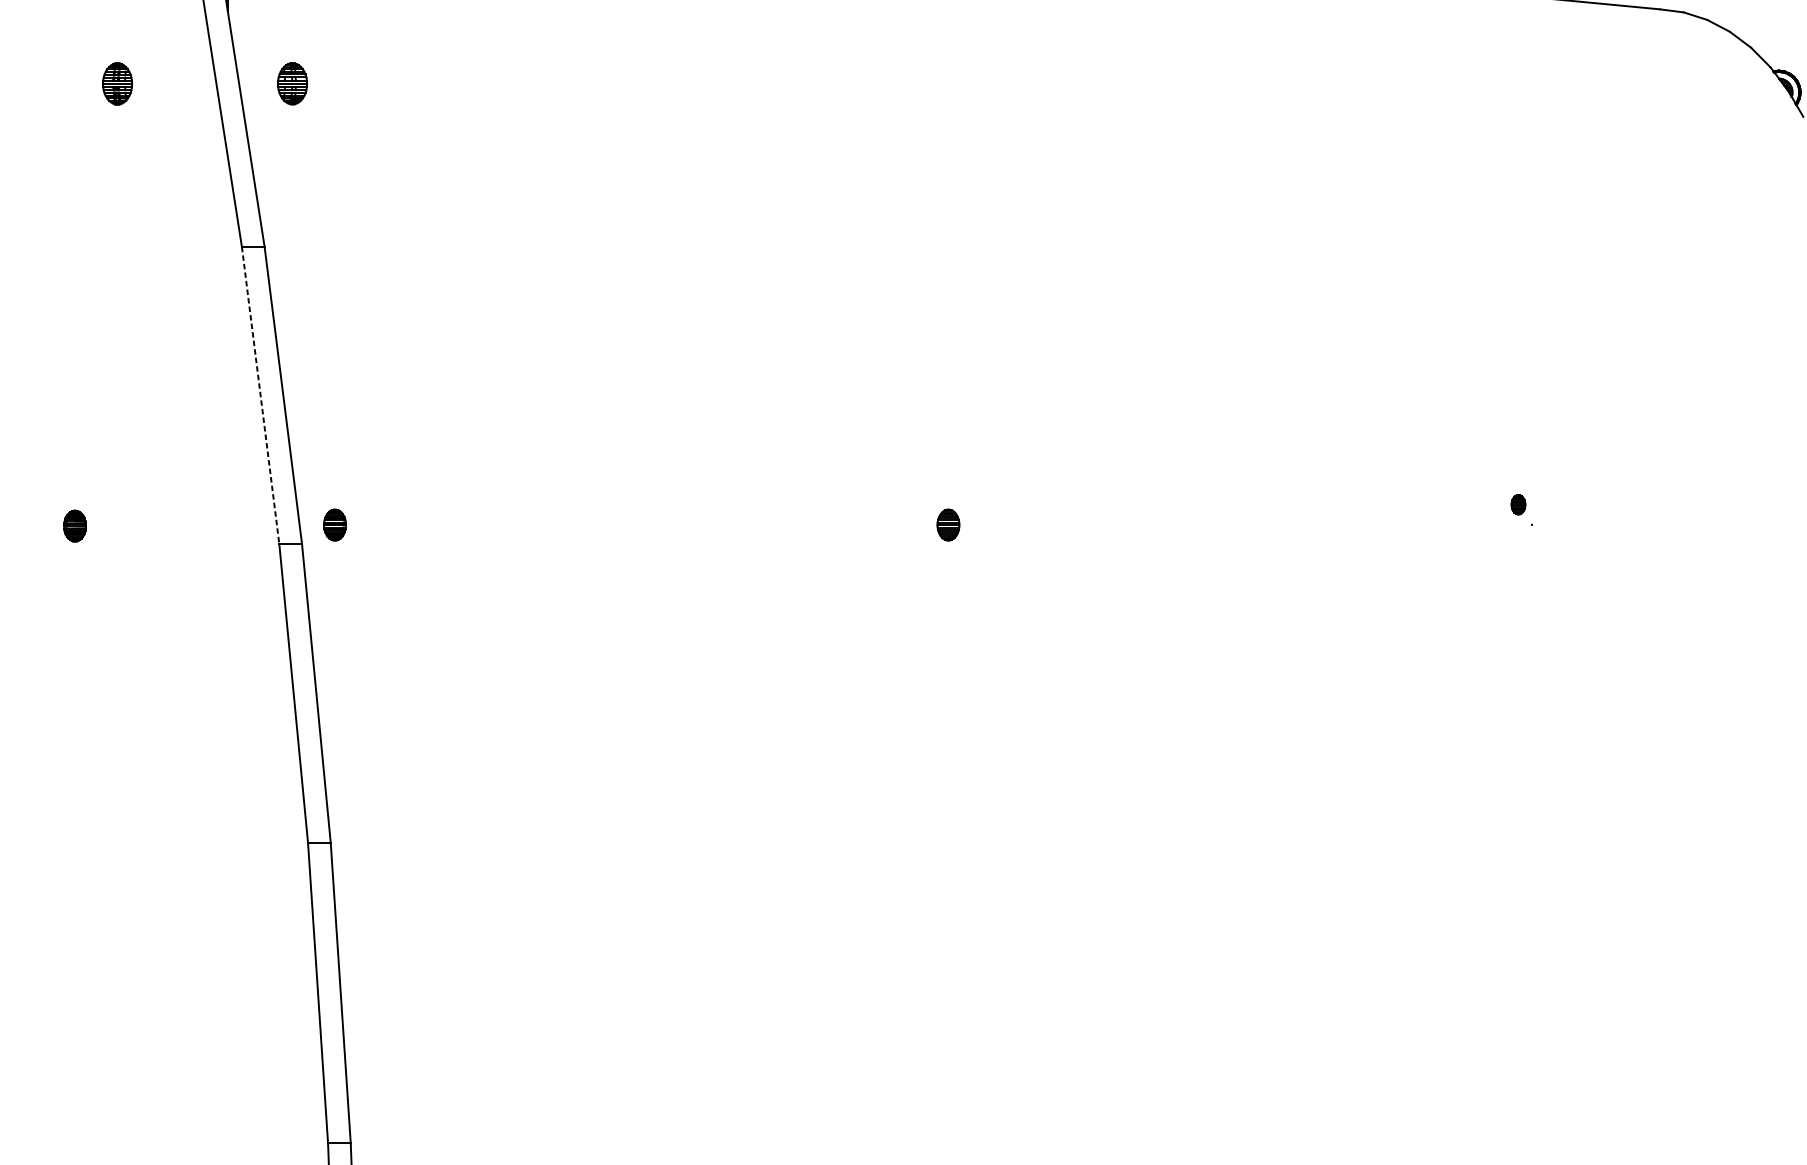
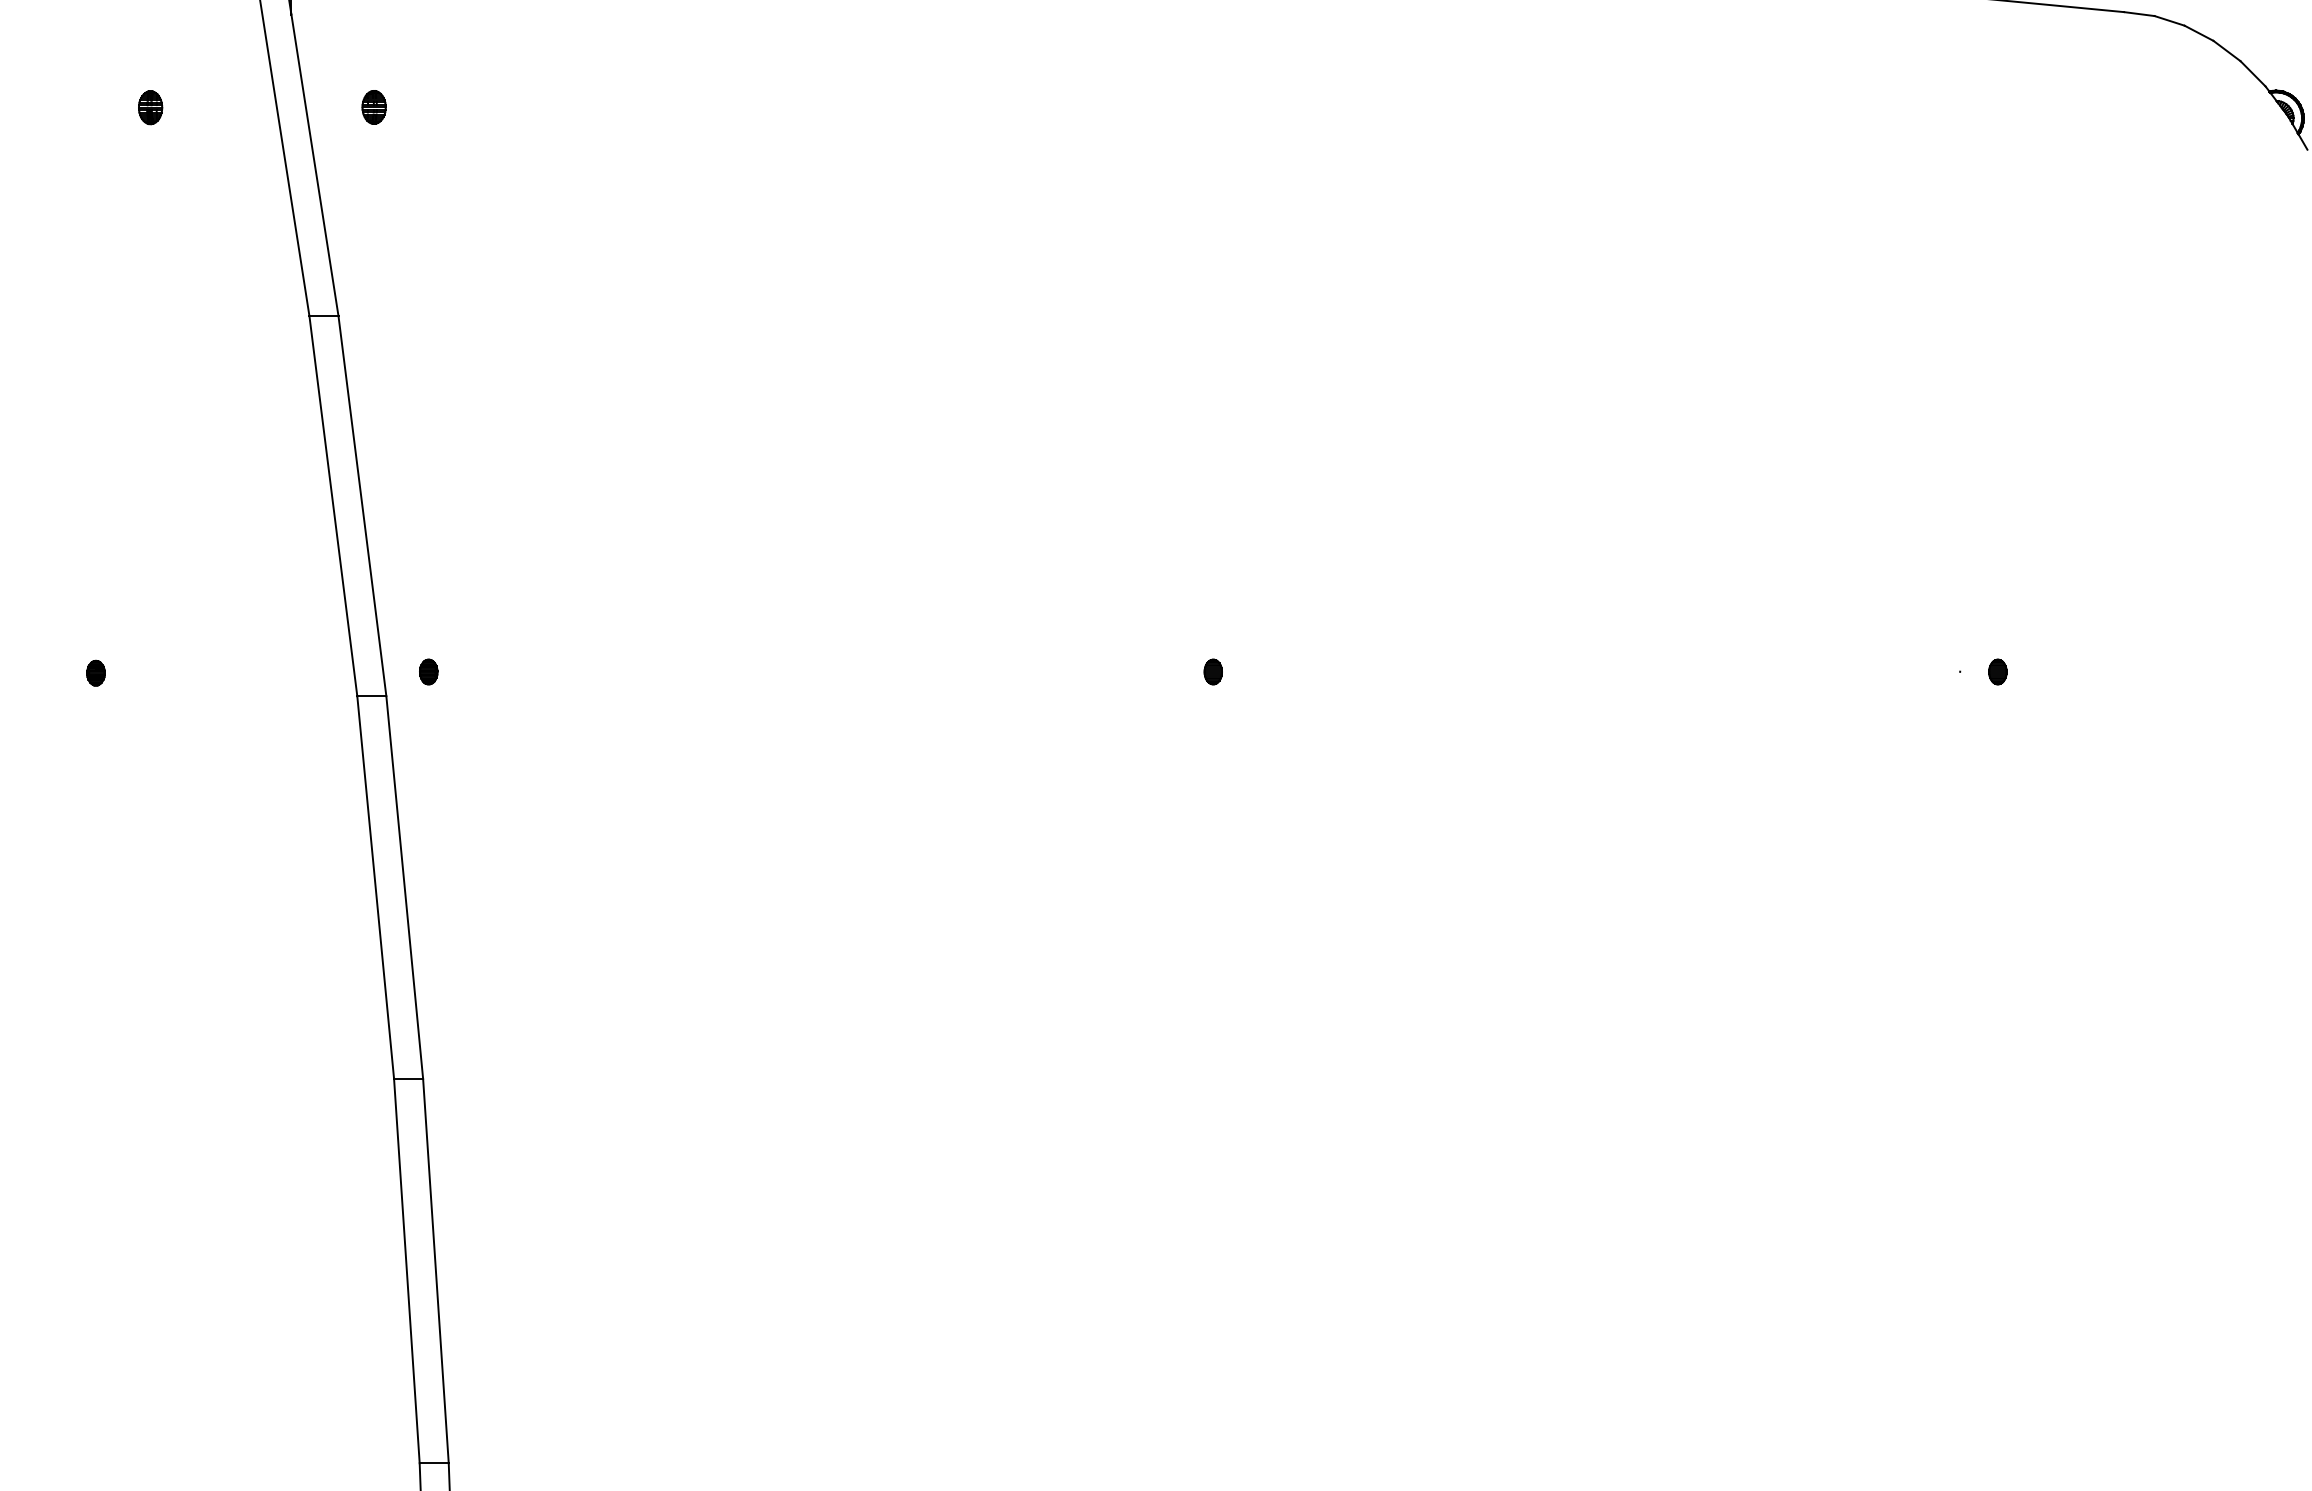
part: (117, 83) -> (150, 107), size x0.62
part: (291, 83) -> (373, 107), size x0.62
line: (260, 395) -> (333, 506), dashed -> solid
part: (1518, 504) -> (1997, 671), moved
part: (334, 524) -> (428, 671), size x0.62
part: (947, 524) -> (1212, 671), size x0.62
part: (74, 525) -> (95, 672), size x0.62

